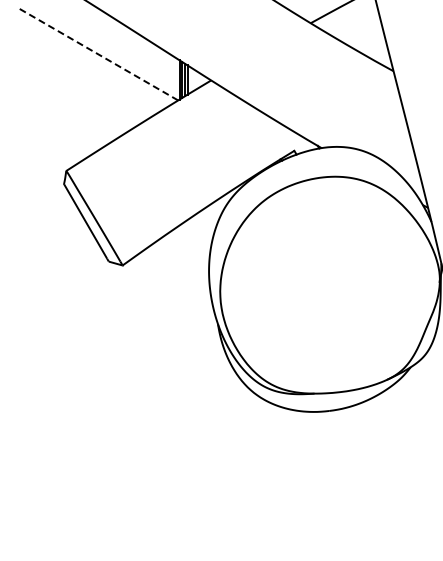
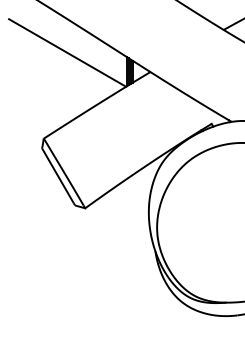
line: (98, 54) -> (67, 52), dashed -> solid

